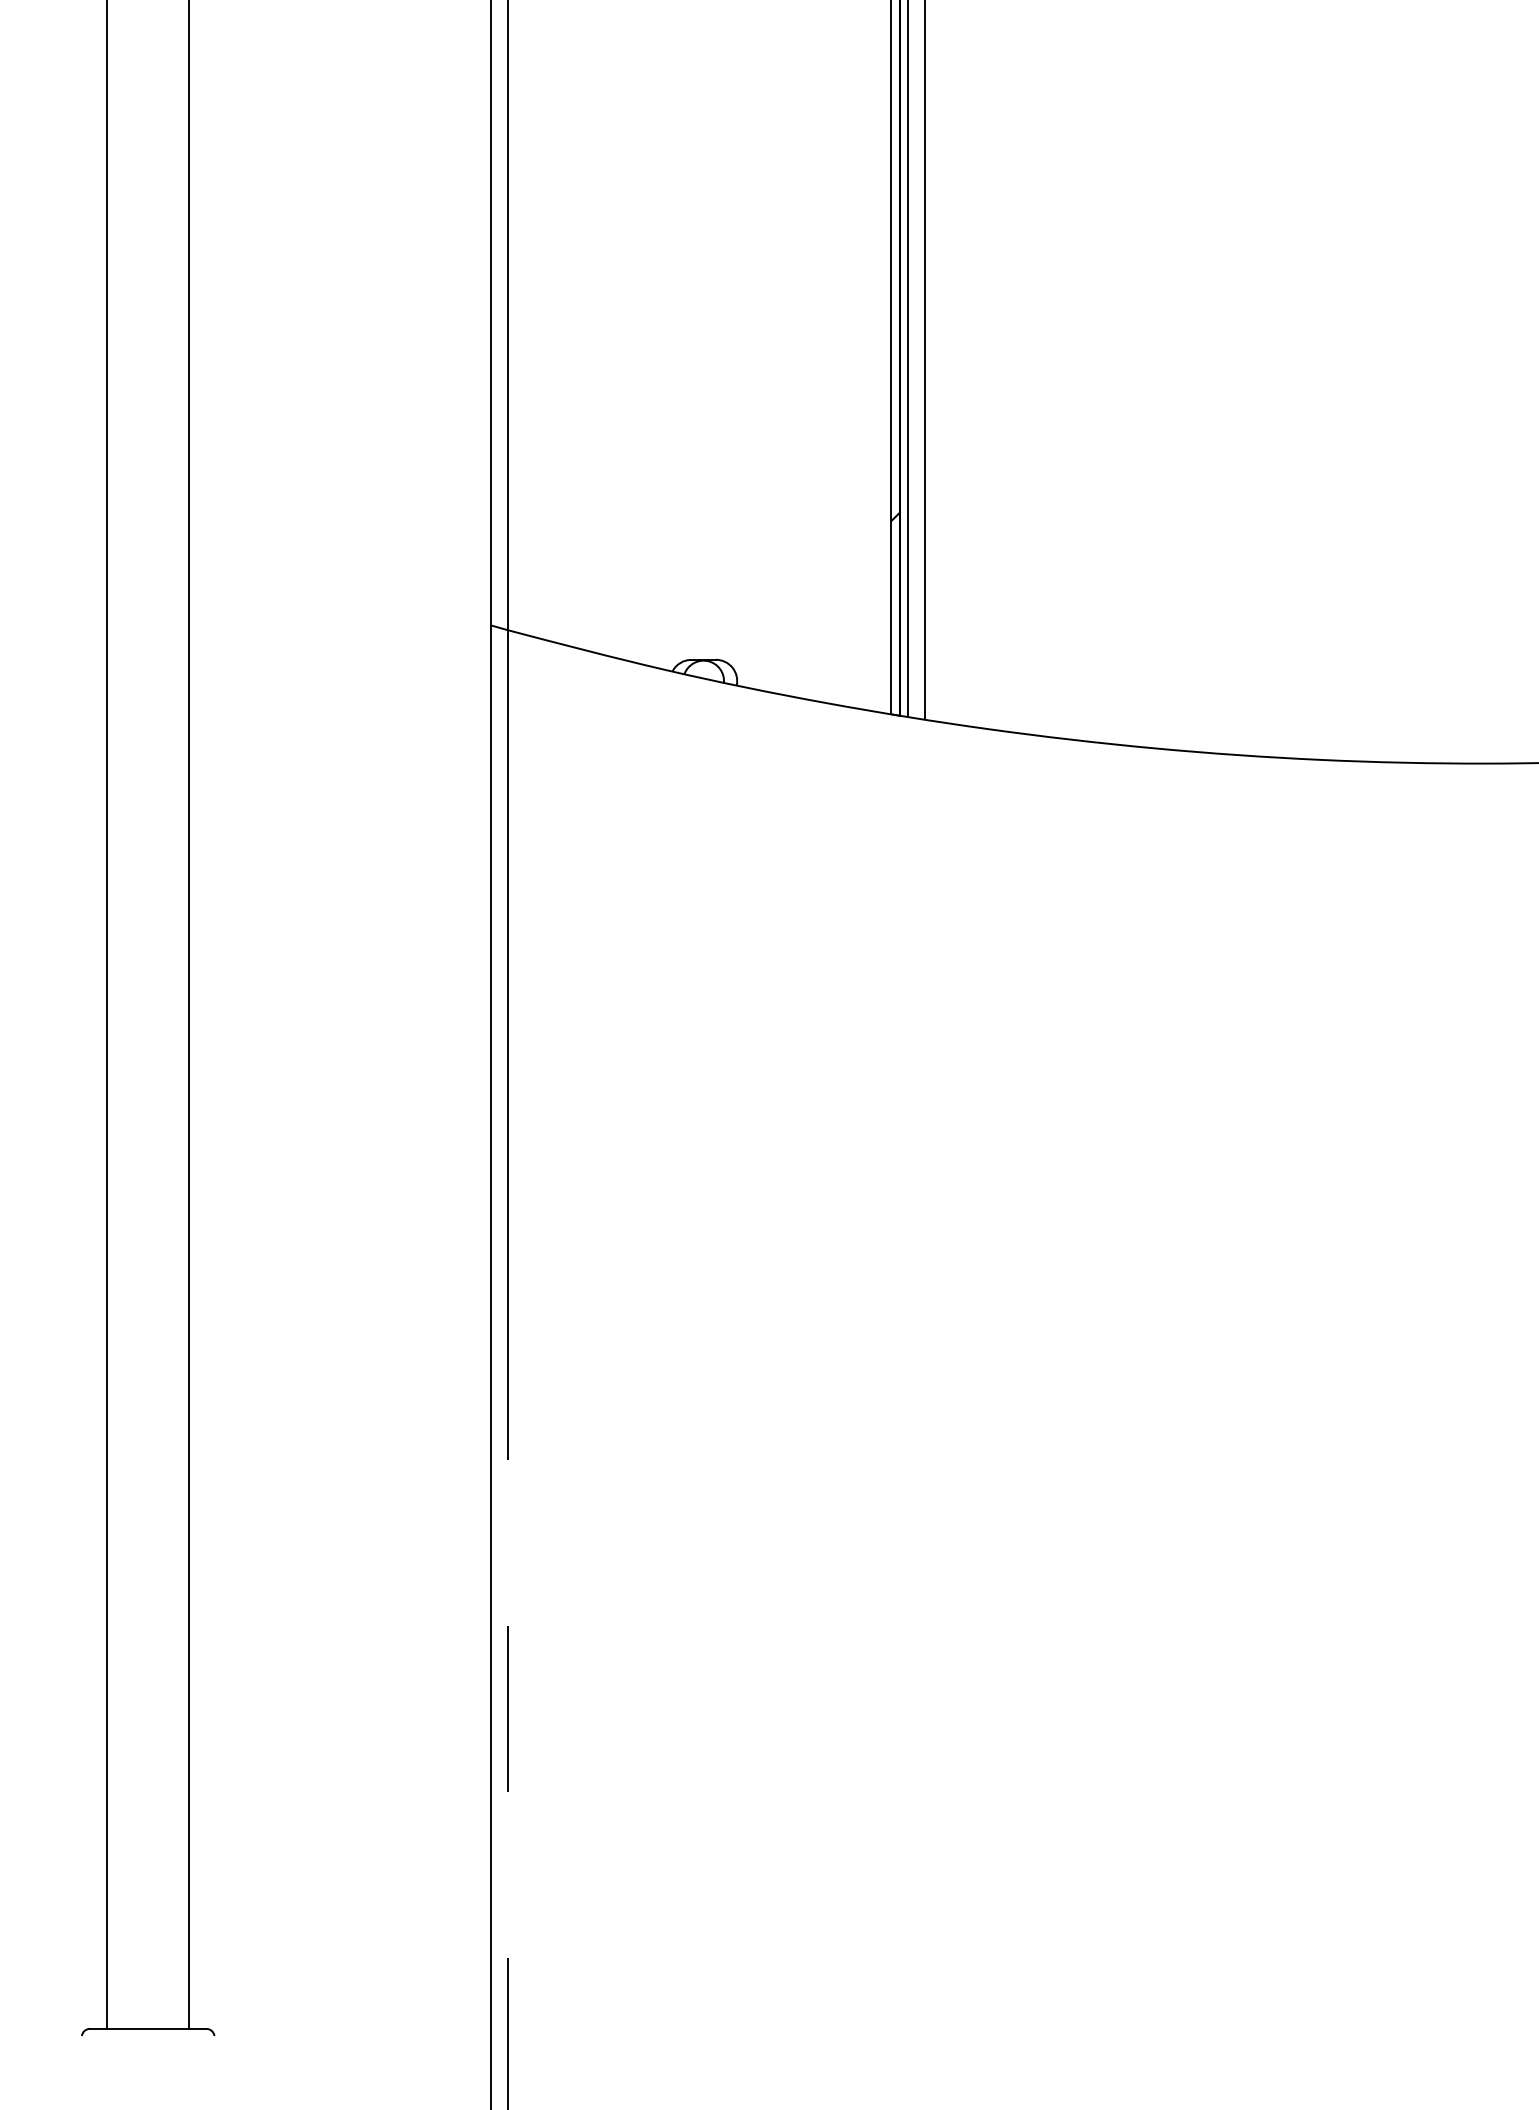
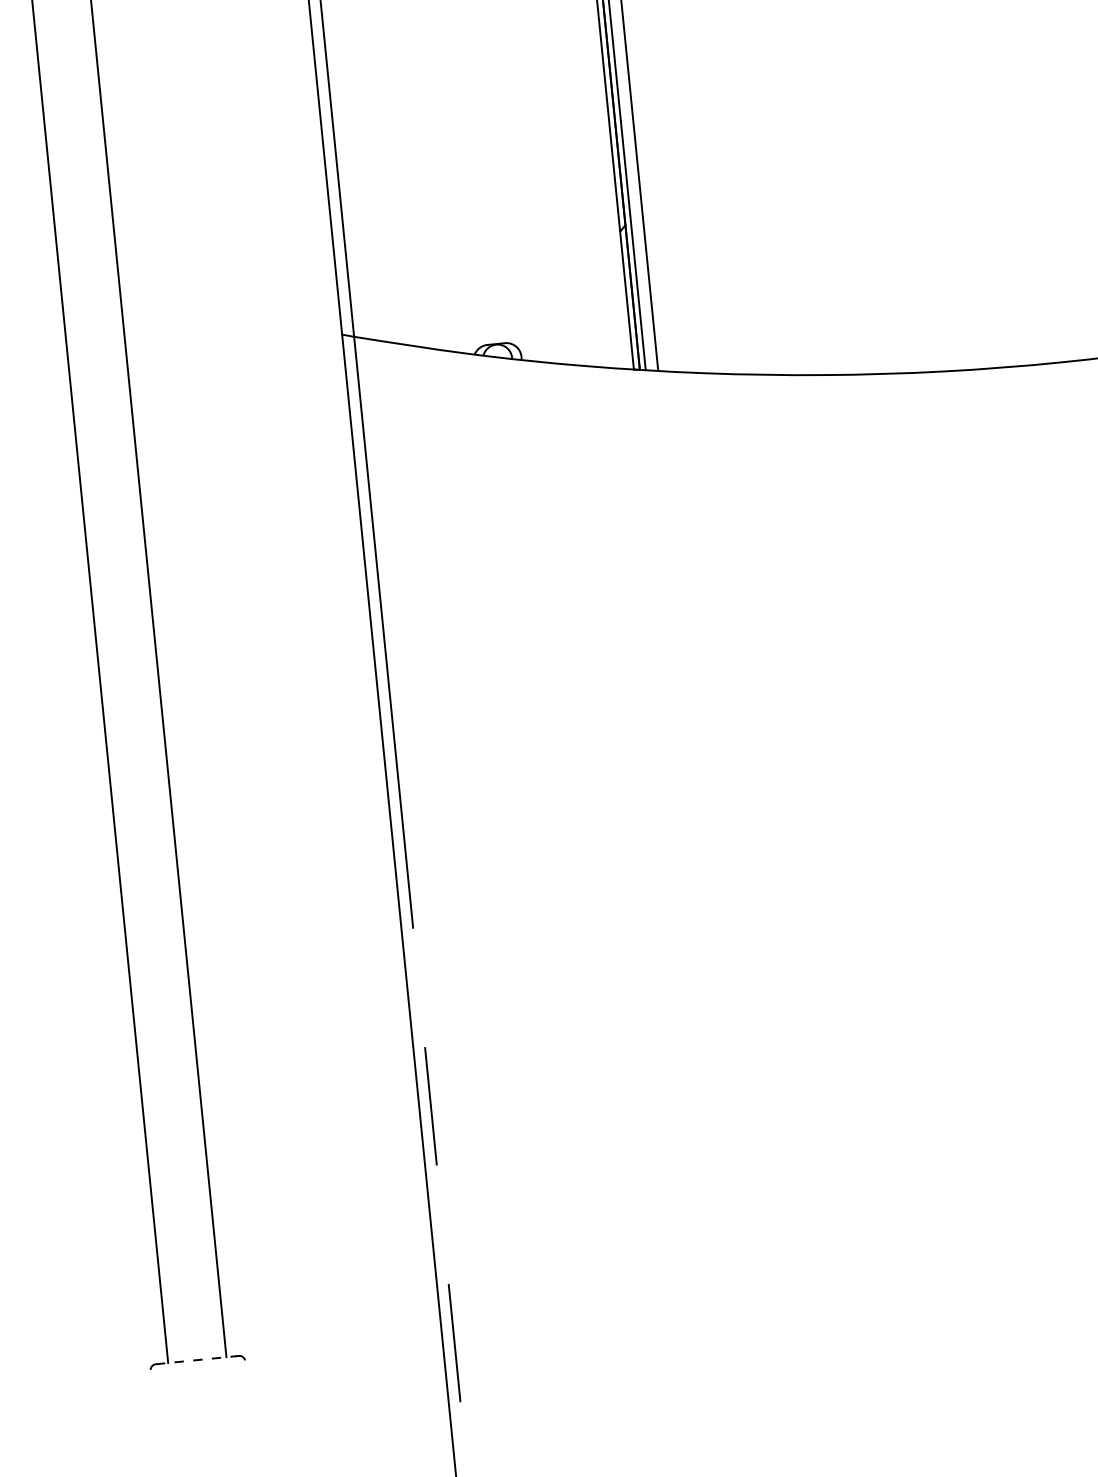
line: (146, 2028) -> (196, 1359), solid -> dashed

